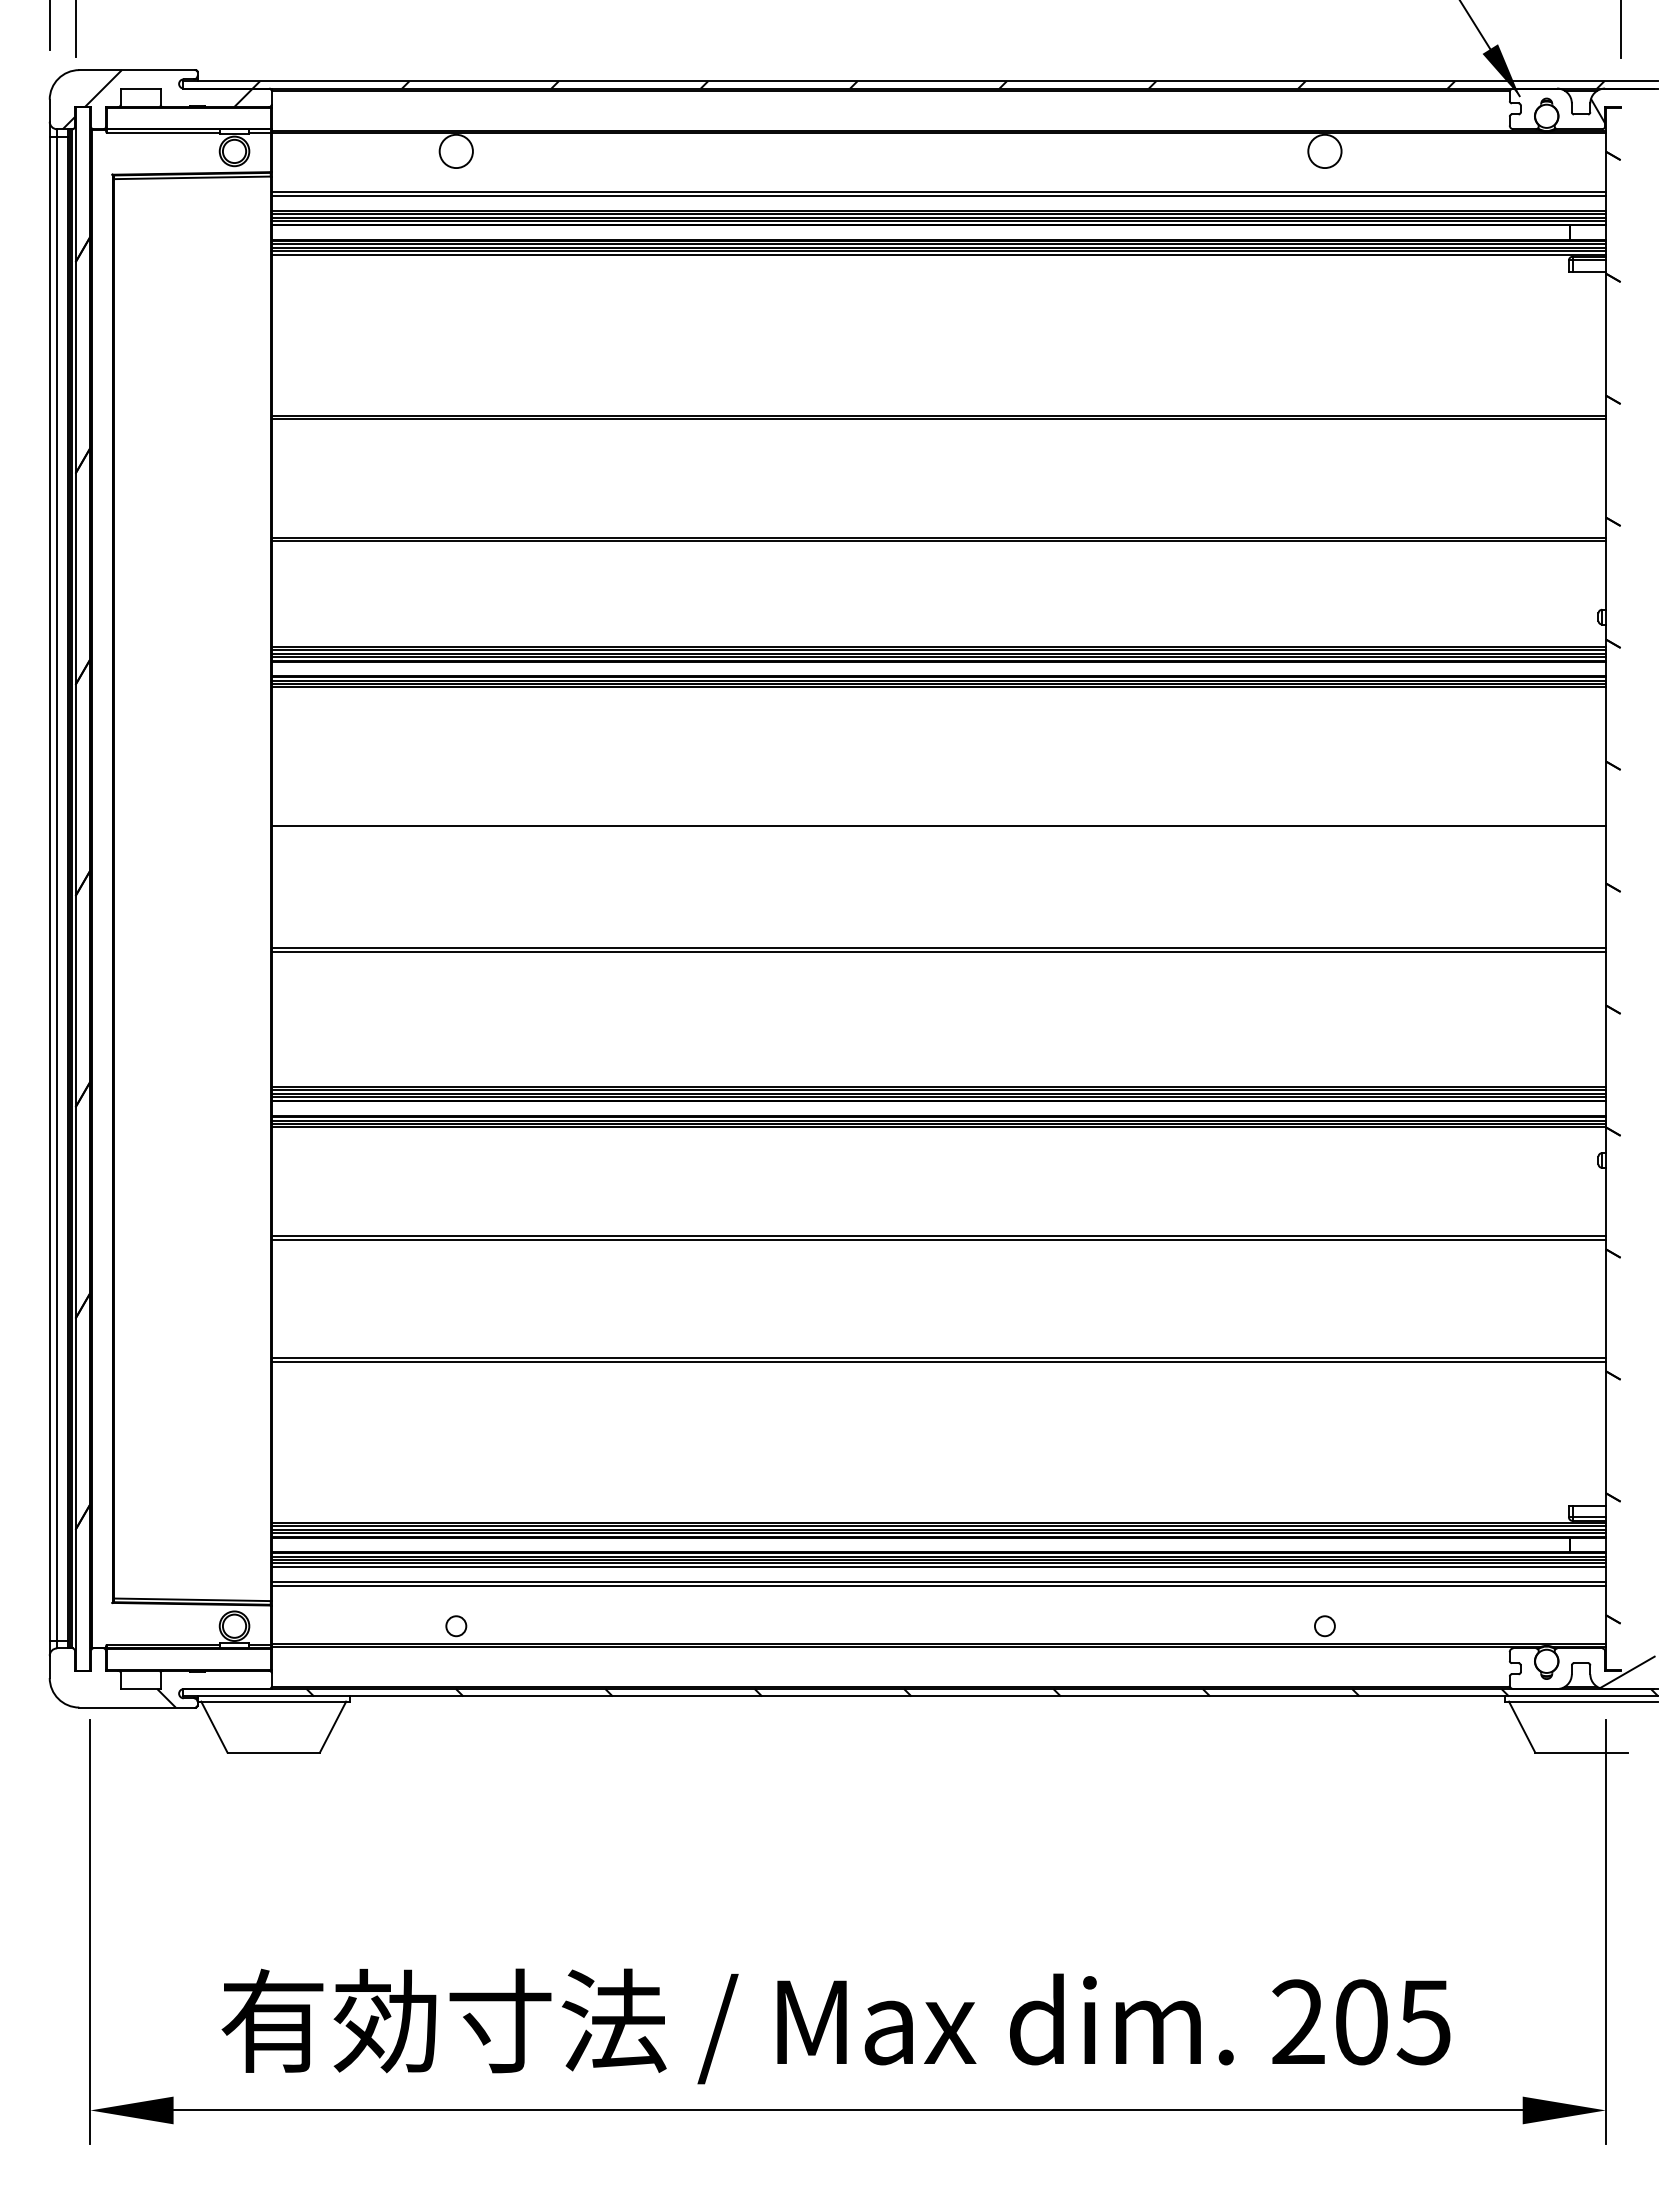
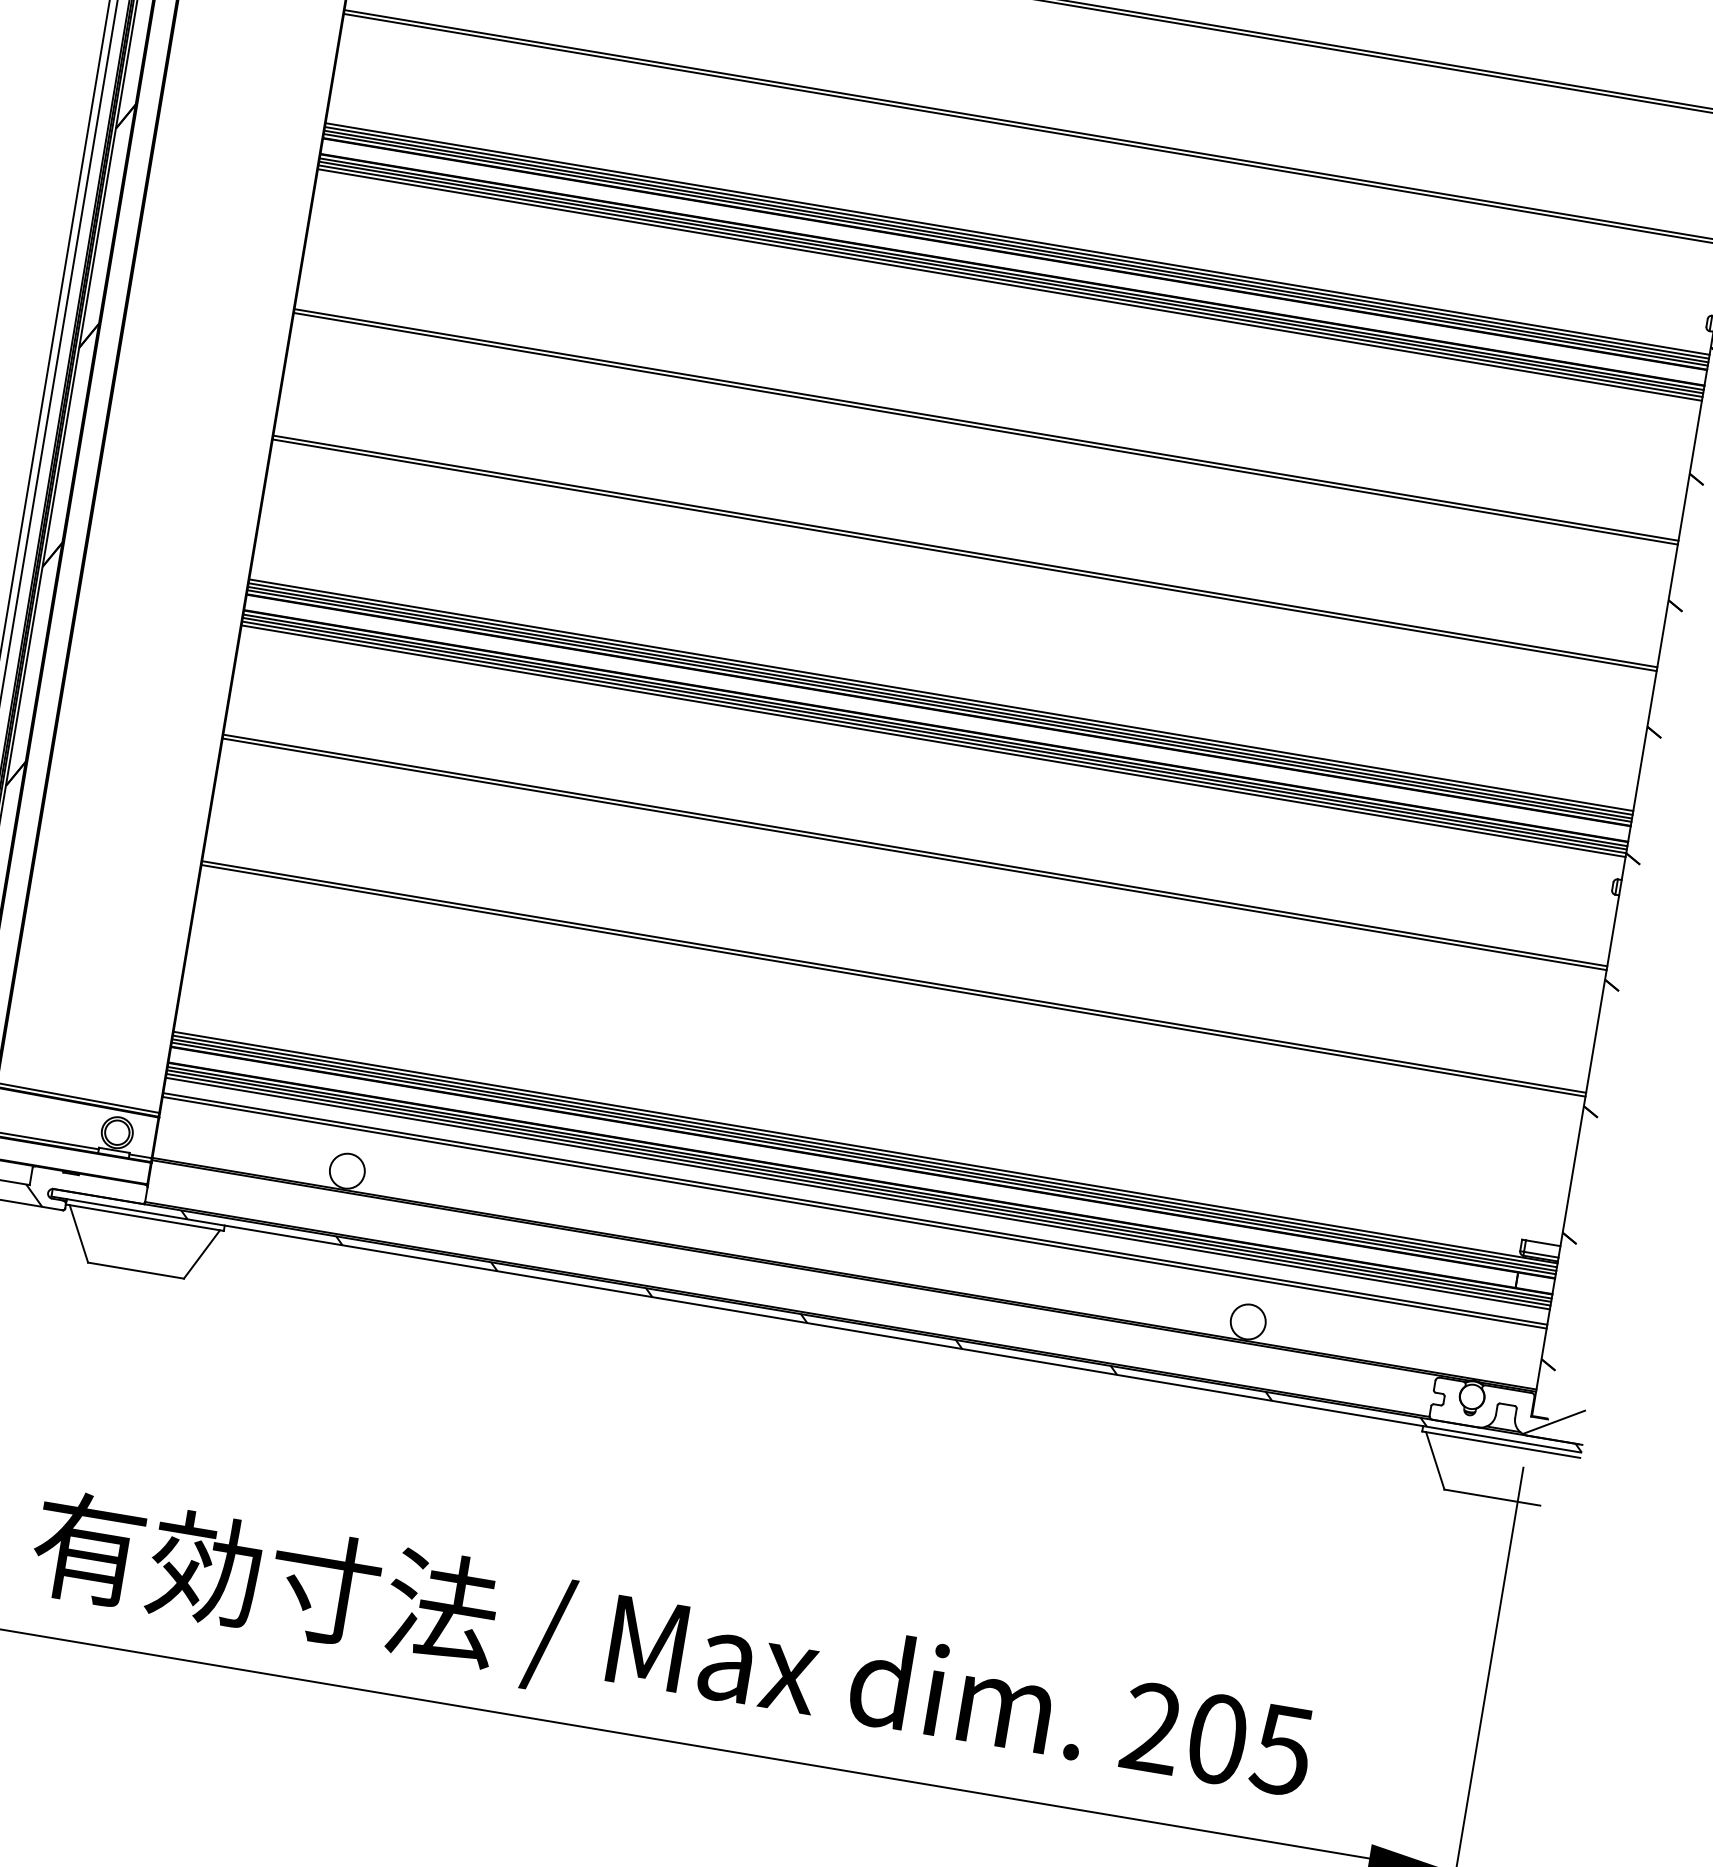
line: (938, 691) -> (1009, 285), added
line: (938, 829) -> (985, 428), added
line: (938, 1130) -> (933, 740), added
circle: (455, 1625) -> (346, 1170), size x1.67
circle: (1324, 1625) -> (1247, 1321), size x1.67

